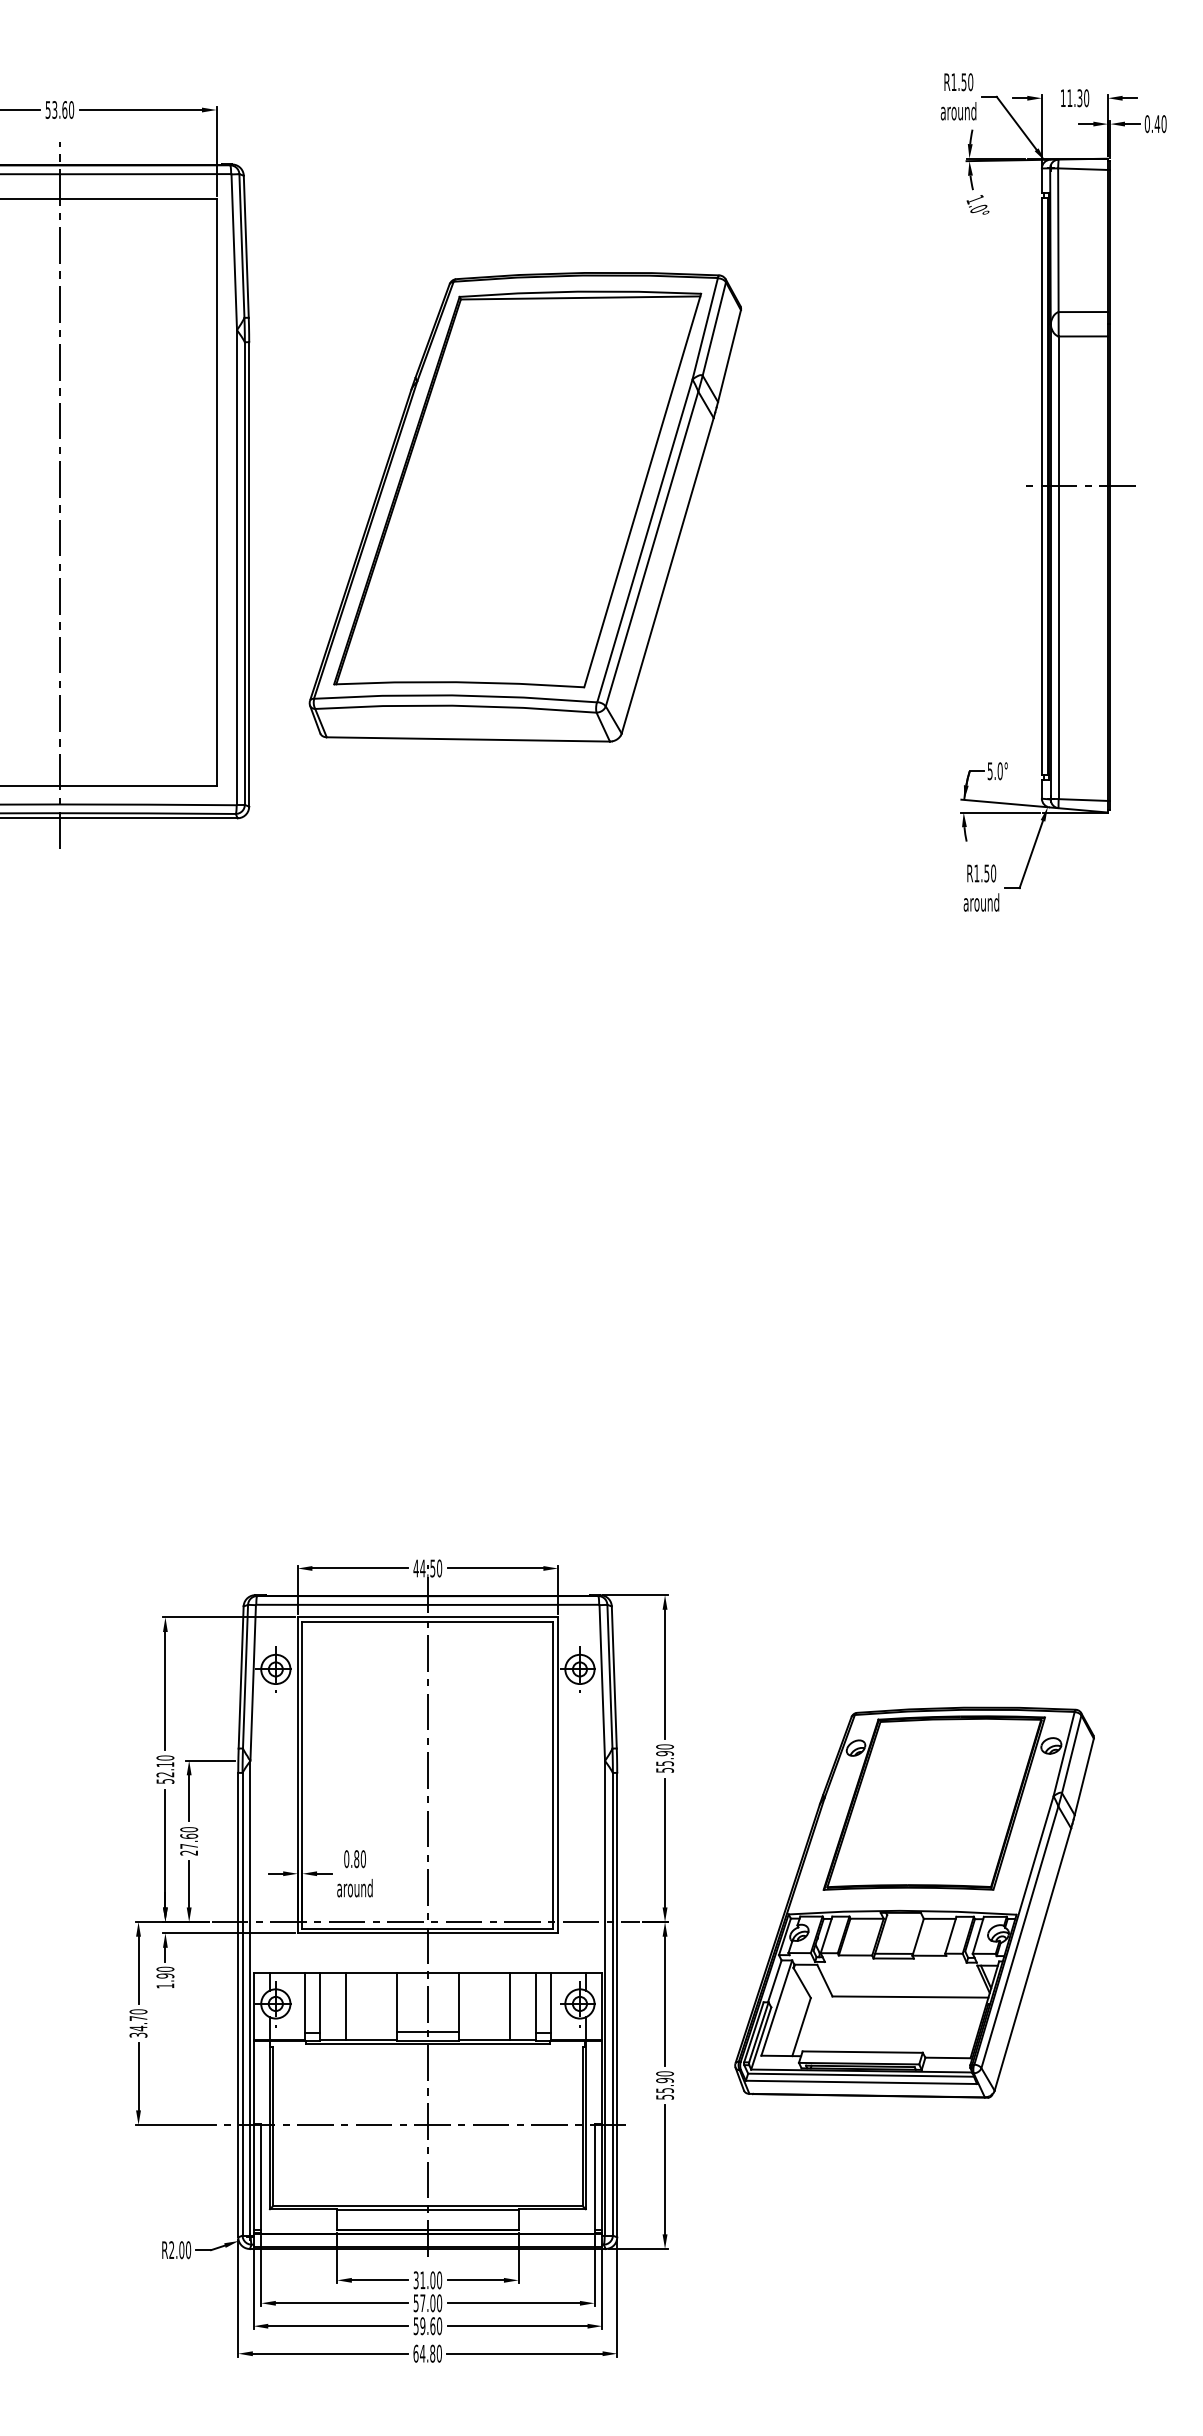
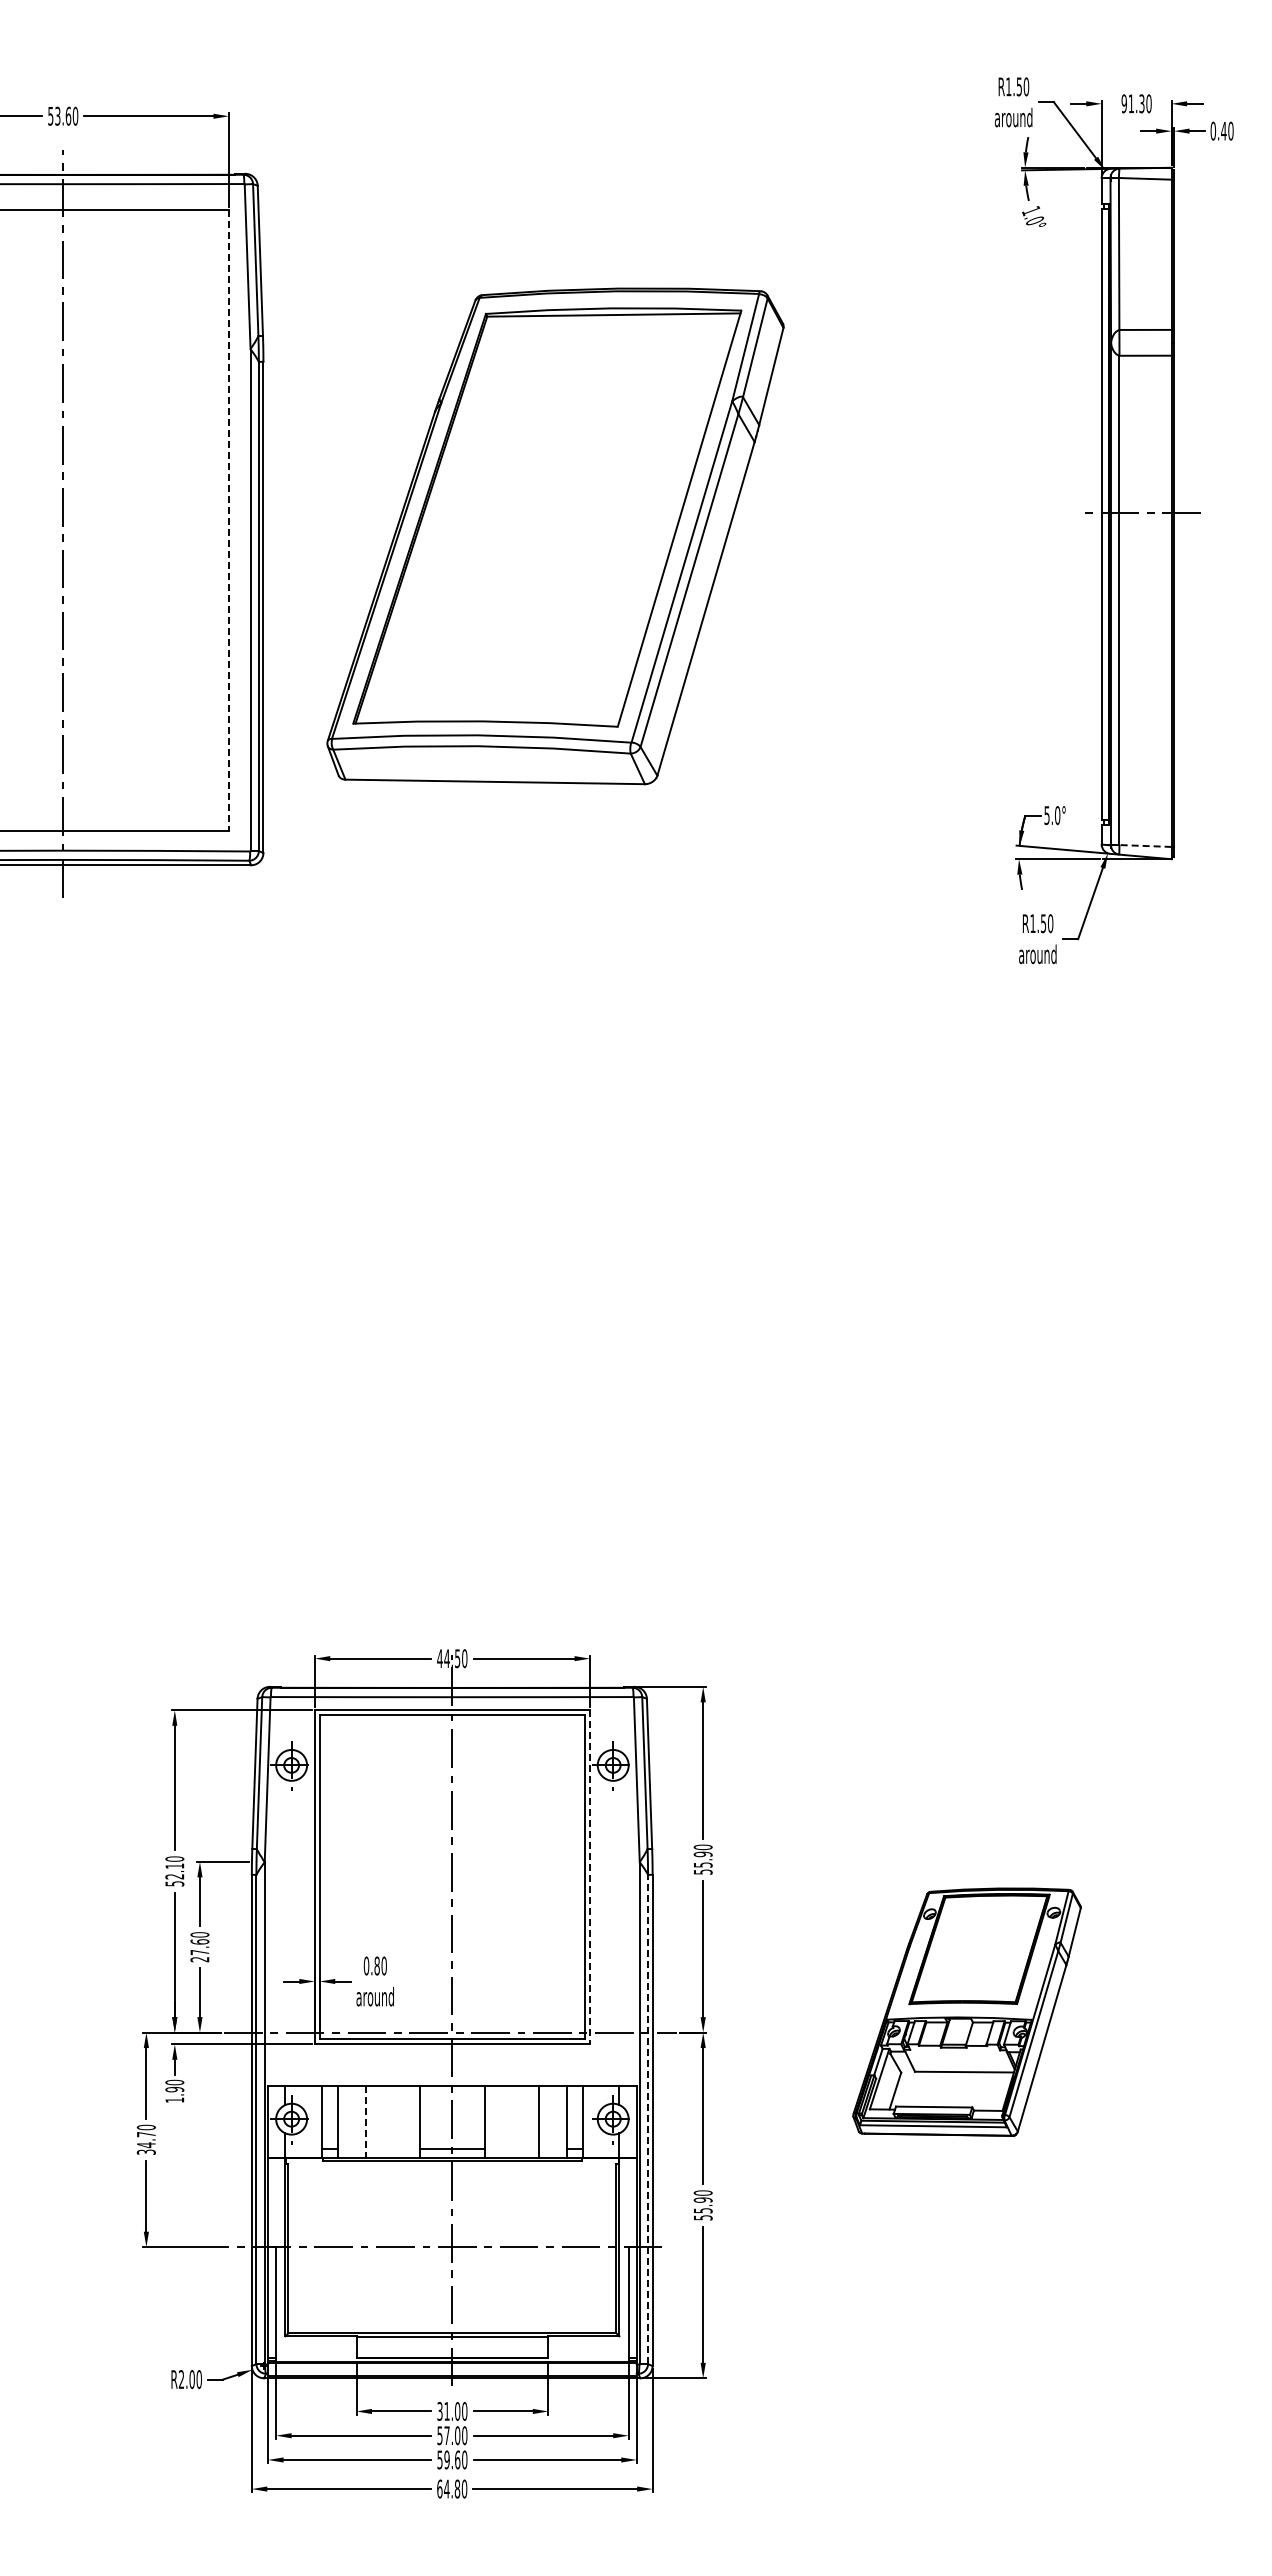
text: (1062, 97) -> (1123, 103), 11.30 -> 91.30
line: (216, 493) -> (228, 521), solid -> dashed
line: (1083, 799) -> (1145, 845), solid -> dashed
line: (558, 1775) -> (590, 1877), solid -> dashed
part: (914, 1903) -> (966, 2012), size x0.6
line: (613, 2004) -> (648, 2119), solid -> dashed
line: (345, 2006) -> (365, 2121), solid -> dashed

